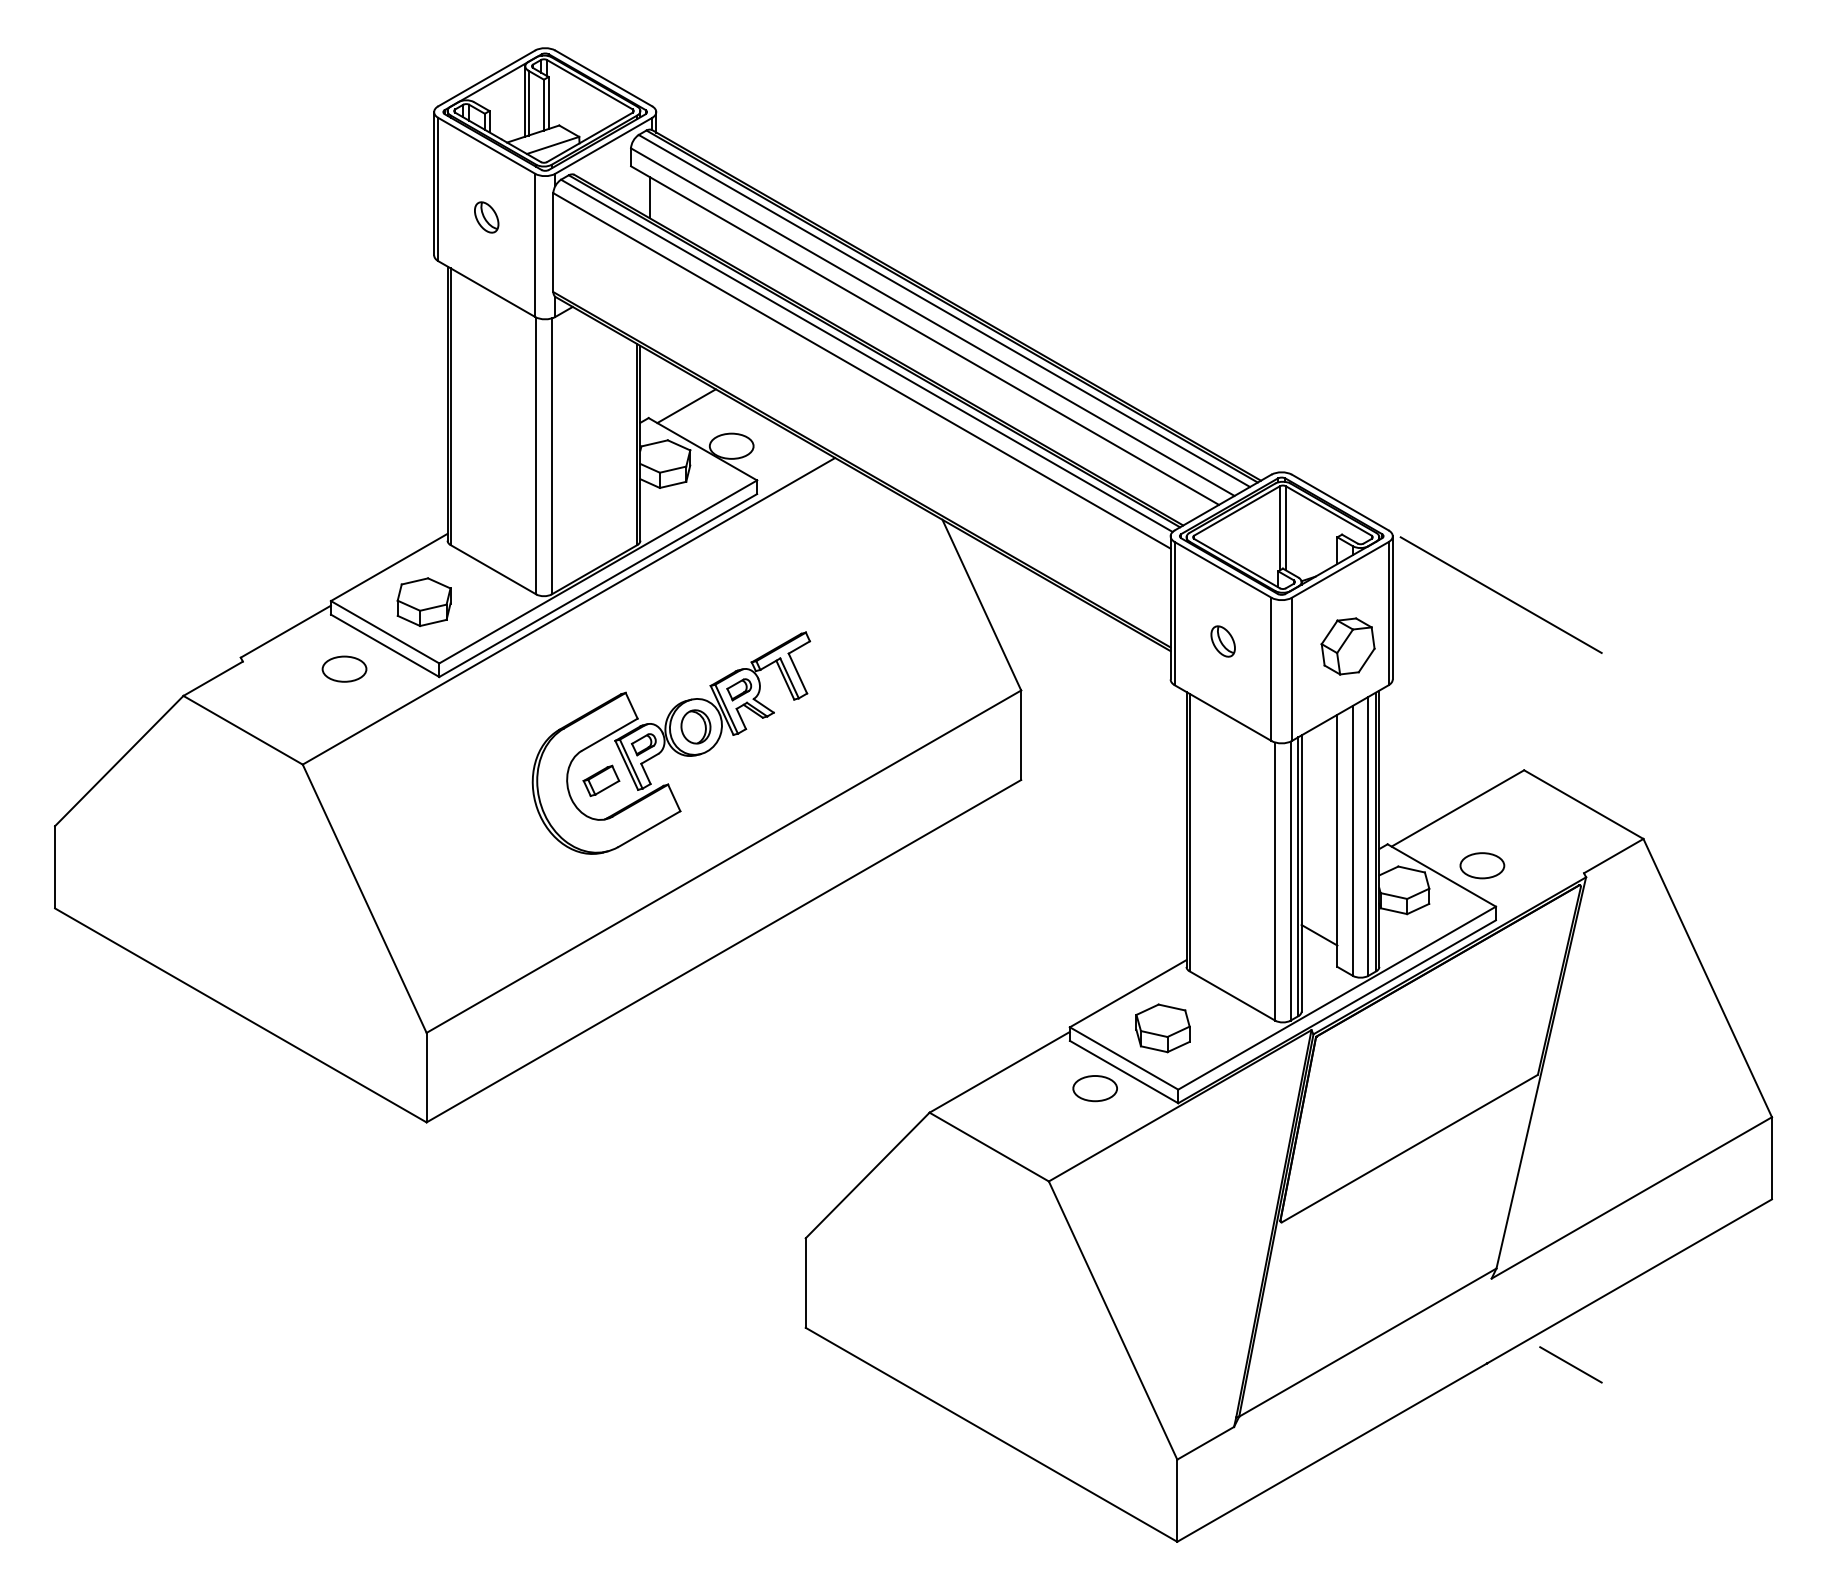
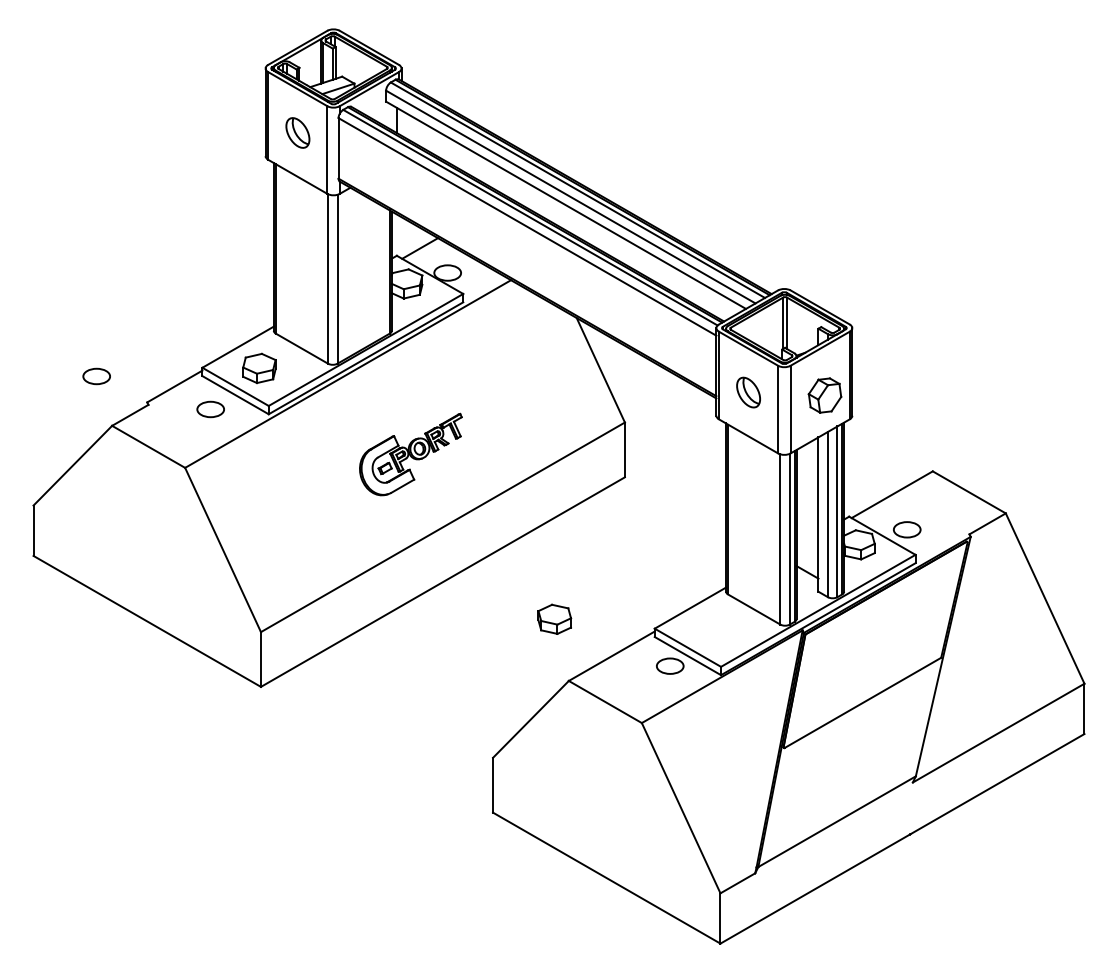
part: (486, 216) -> (297, 132), size x1.6
line: (1500, 594) -> (918, 363), removed
part: (157, 615) -> (96, 376), added
part: (1223, 641) -> (748, 392), size x1.6
part: (670, 742) -> (410, 454), size x0.6
part: (1162, 1026) -> (554, 618), moved
line: (1571, 1365) -> (961, 835), removed

